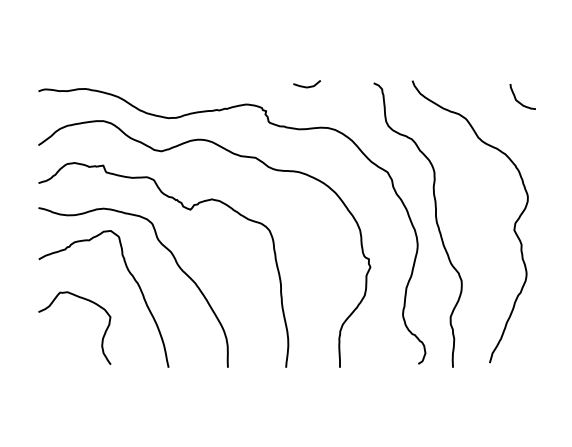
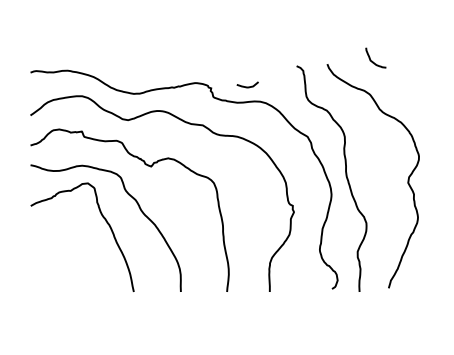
curve: (306, 86) -> (247, 86), moved
curve: (518, 100) -> (372, 60), moved
curve: (102, 335) -> (81, 266), removed

